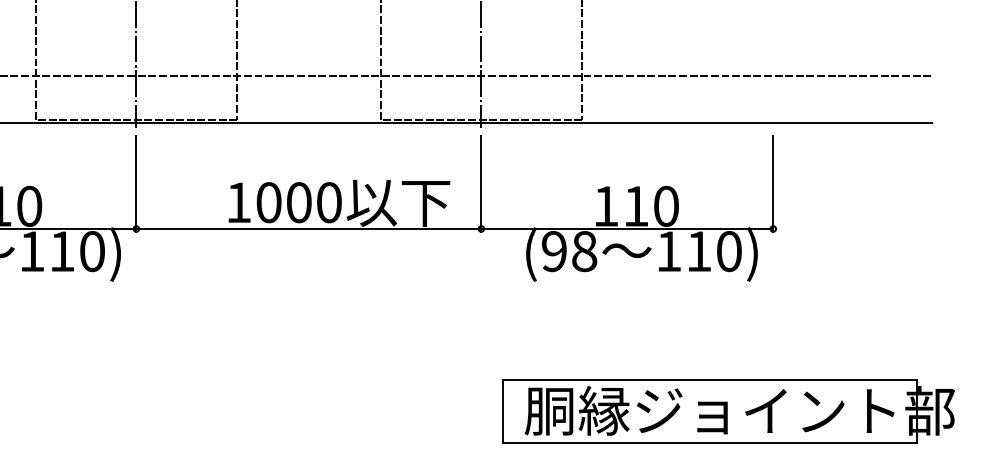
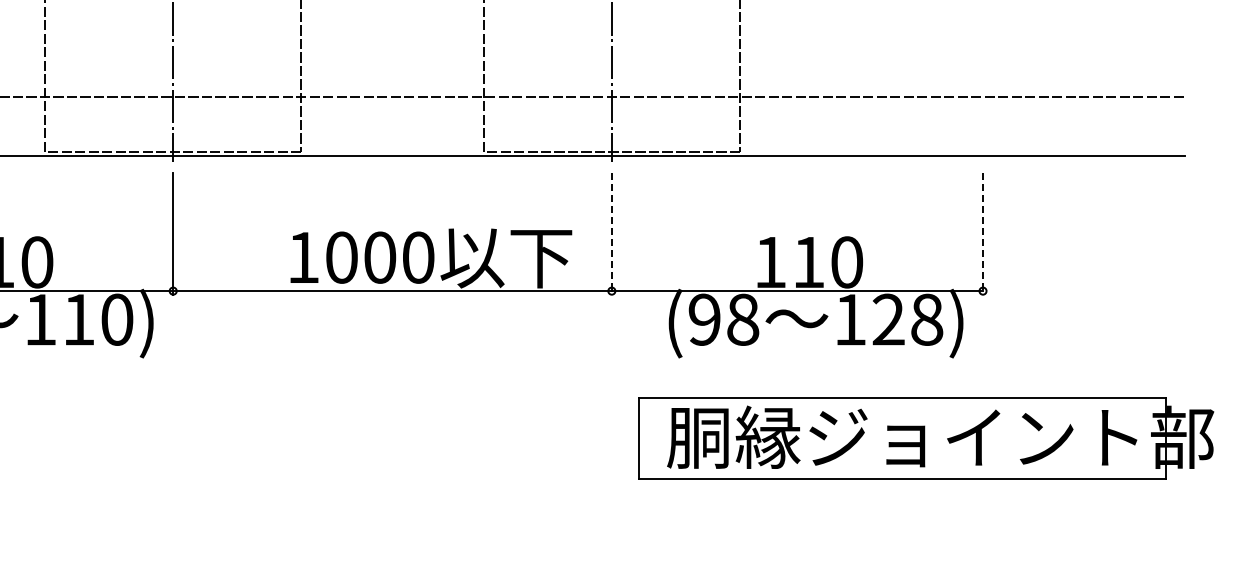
line: (481, 183) -> (611, 233), solid -> dashed
line: (773, 183) -> (983, 233), solid -> dashed
text: (713, 251) -> (907, 319), 110) -> 128)
part: (728, 411) -> (926, 438), moved

